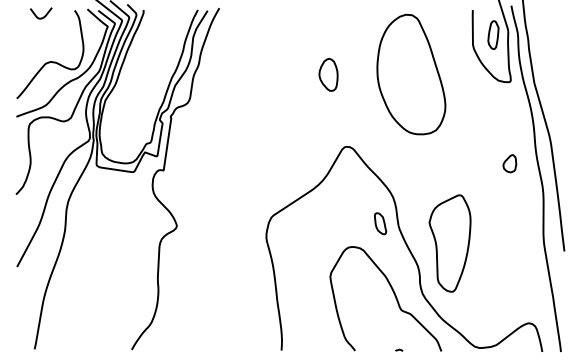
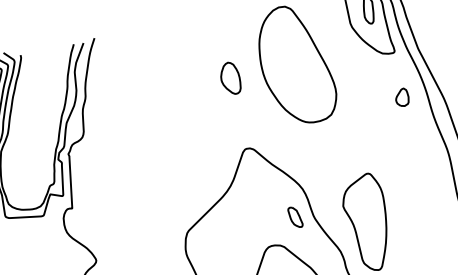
part: (328, 74) -> (230, 78), moved
part: (509, 163) -> (401, 97), moved

